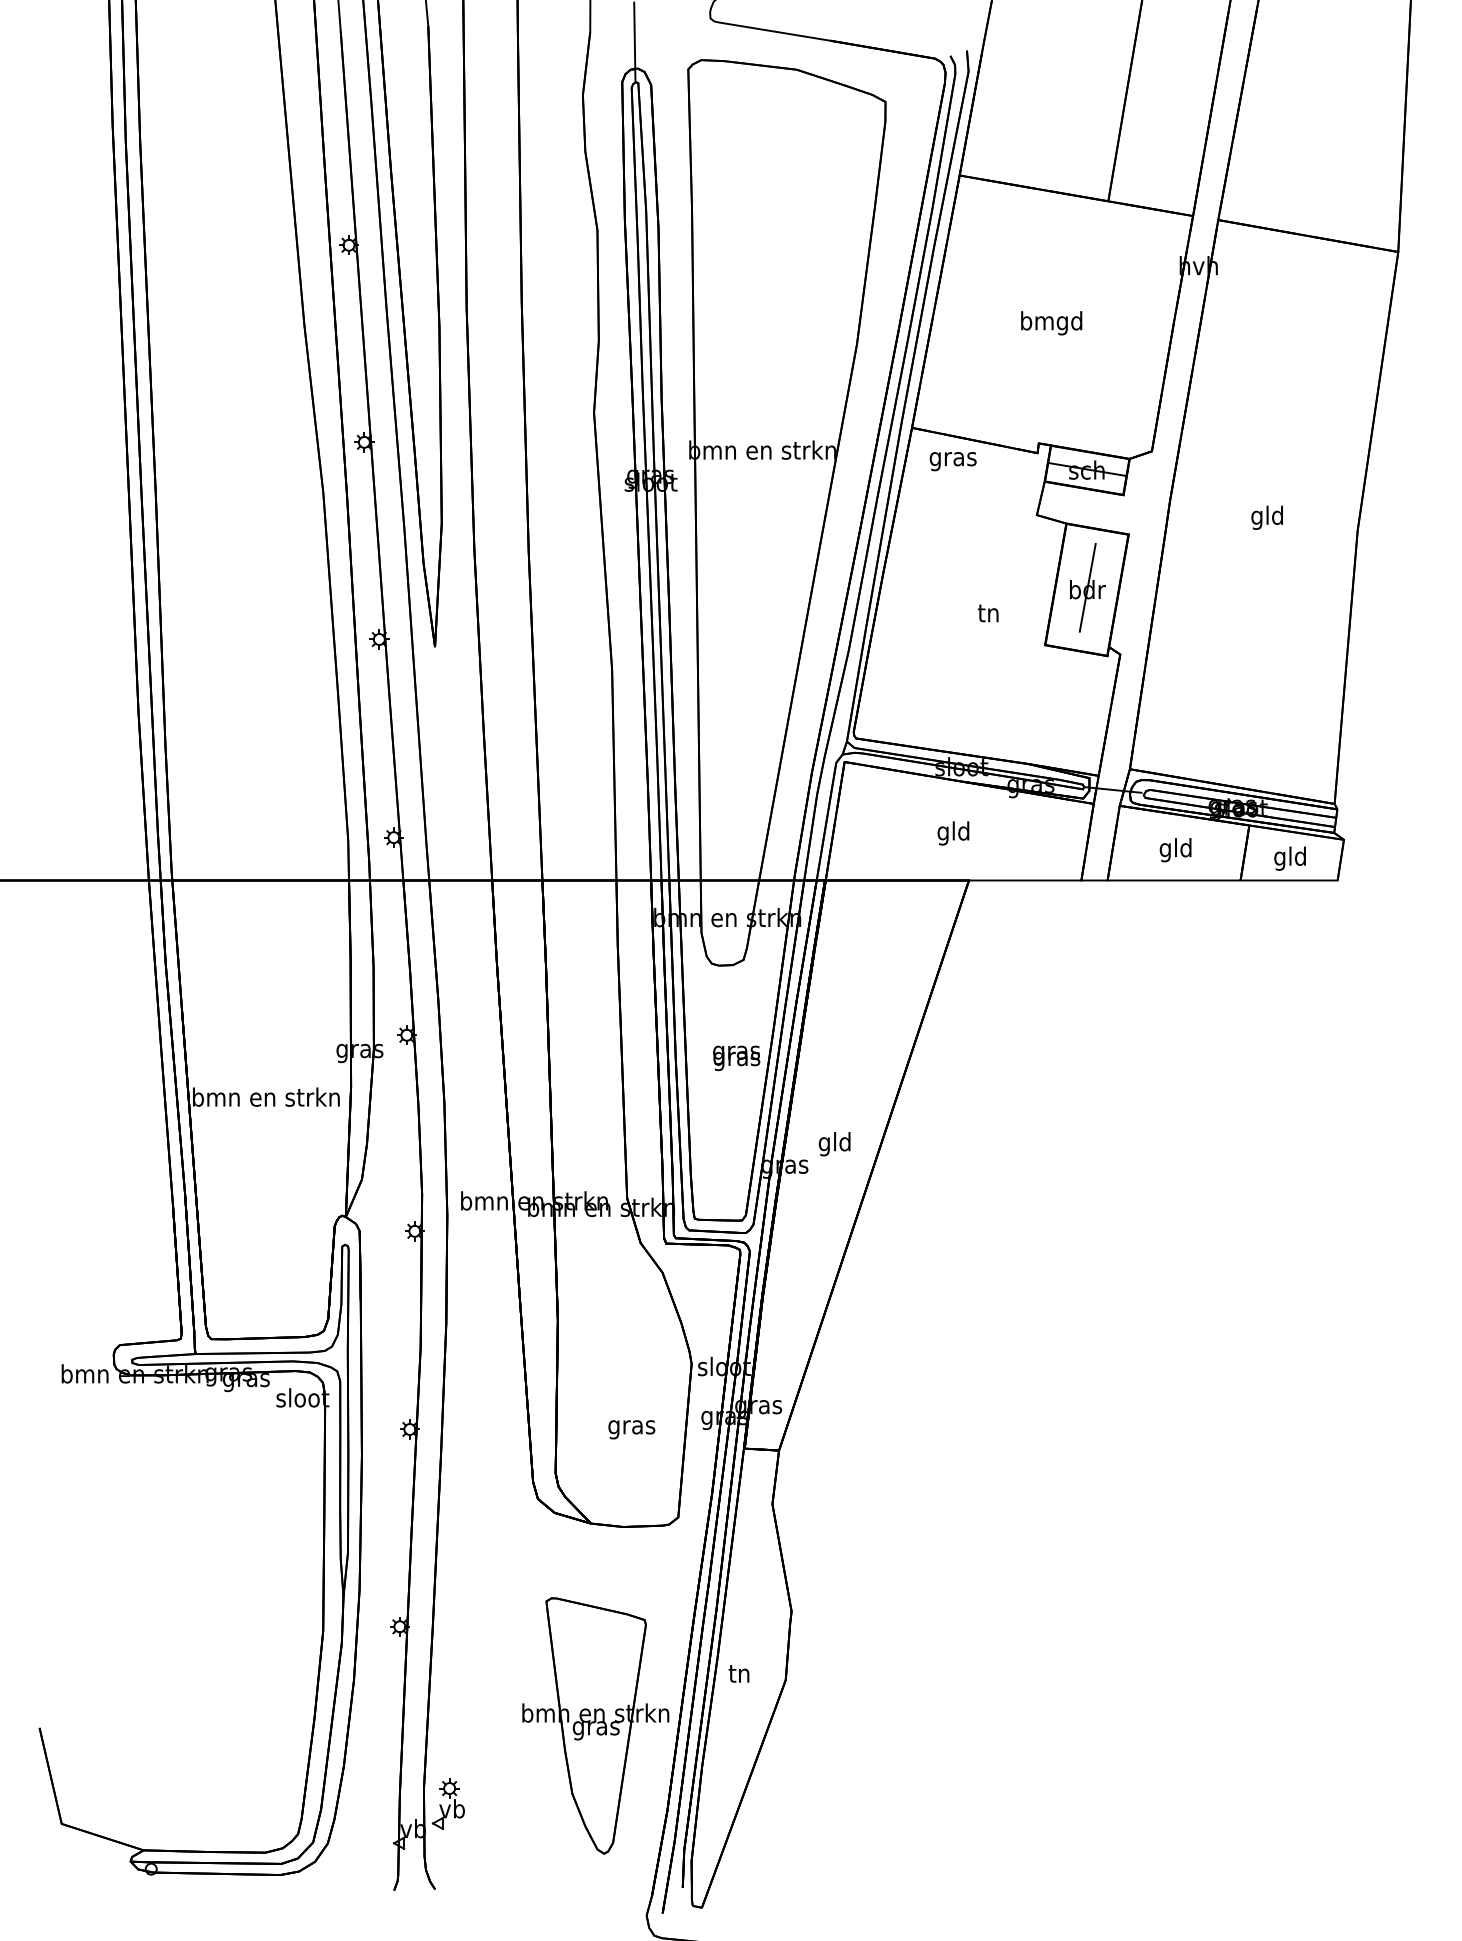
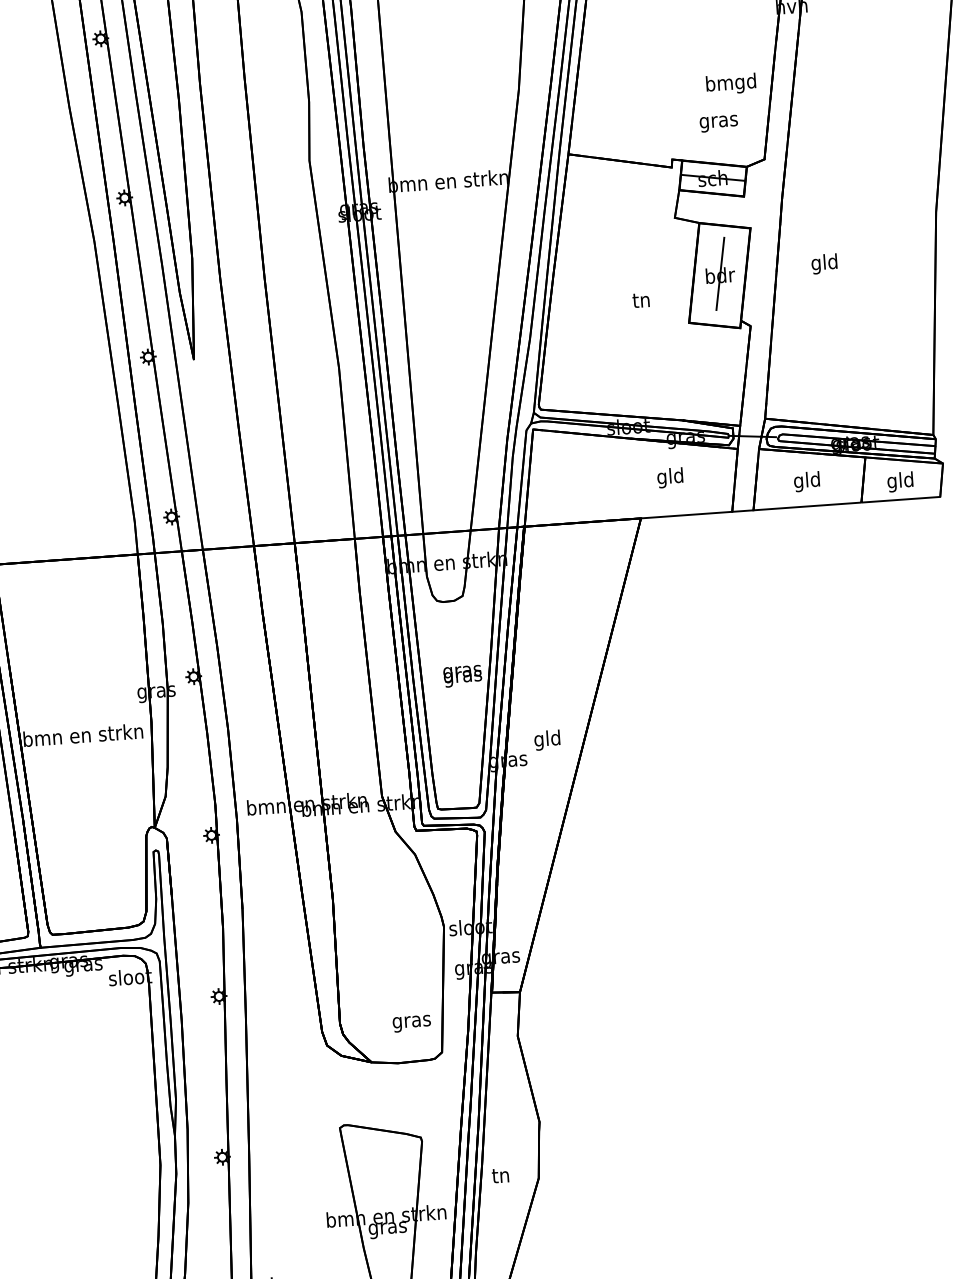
text: (1051, 323) -> (731, 84), moved
text: (952, 461) -> (718, 123), moved
text: (1266, 517) -> (823, 263), moved
text: (953, 833) -> (670, 477), moved
text: (631, 1429) -> (411, 1023), moved

